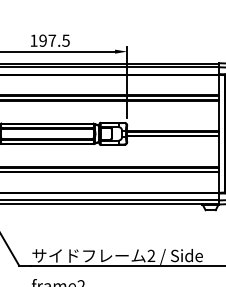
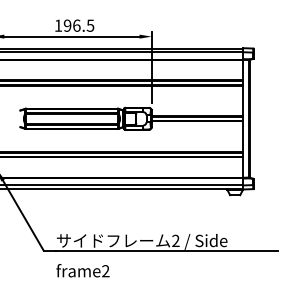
text: (52, 40) -> (76, 25), 197.5 -> 196.5

